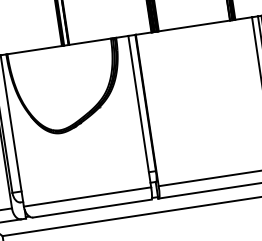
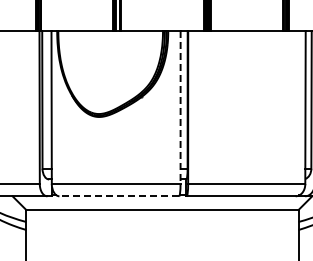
line: (139, 111) -> (180, 107), solid -> dashed
line: (92, 208) -> (119, 196), solid -> dashed

